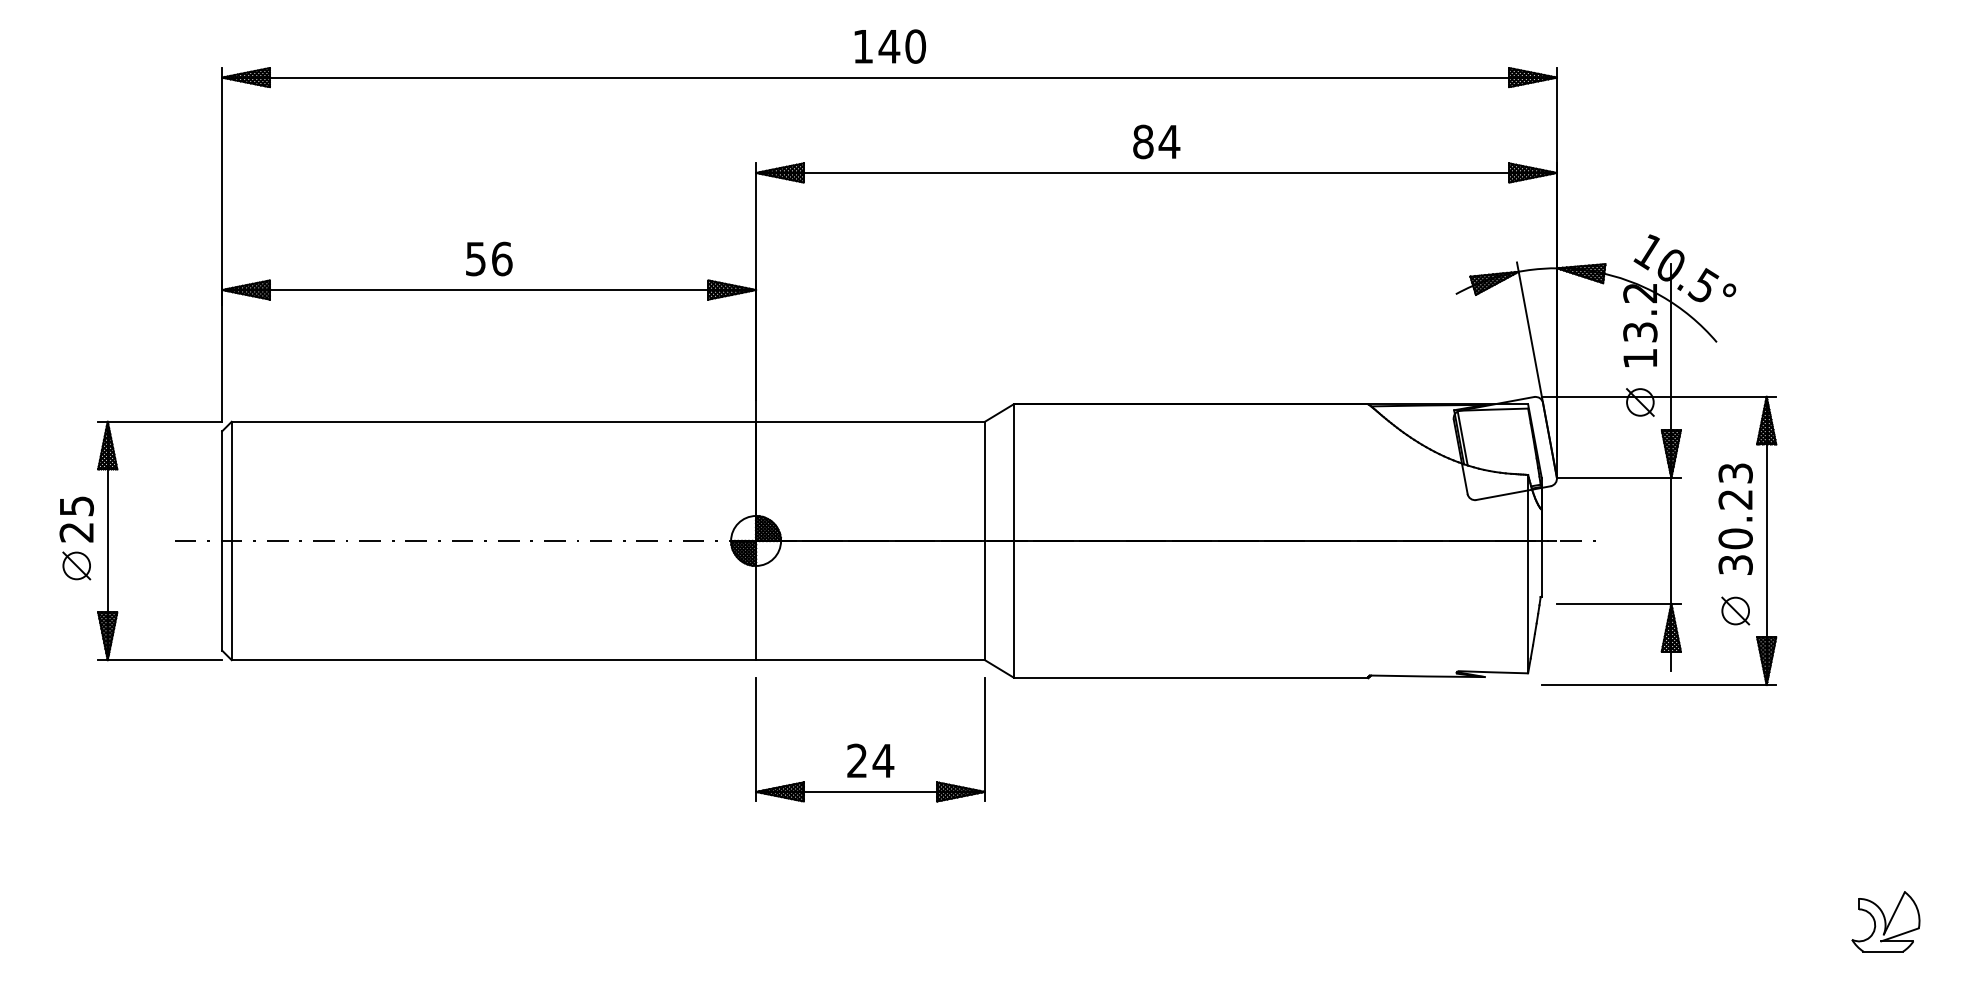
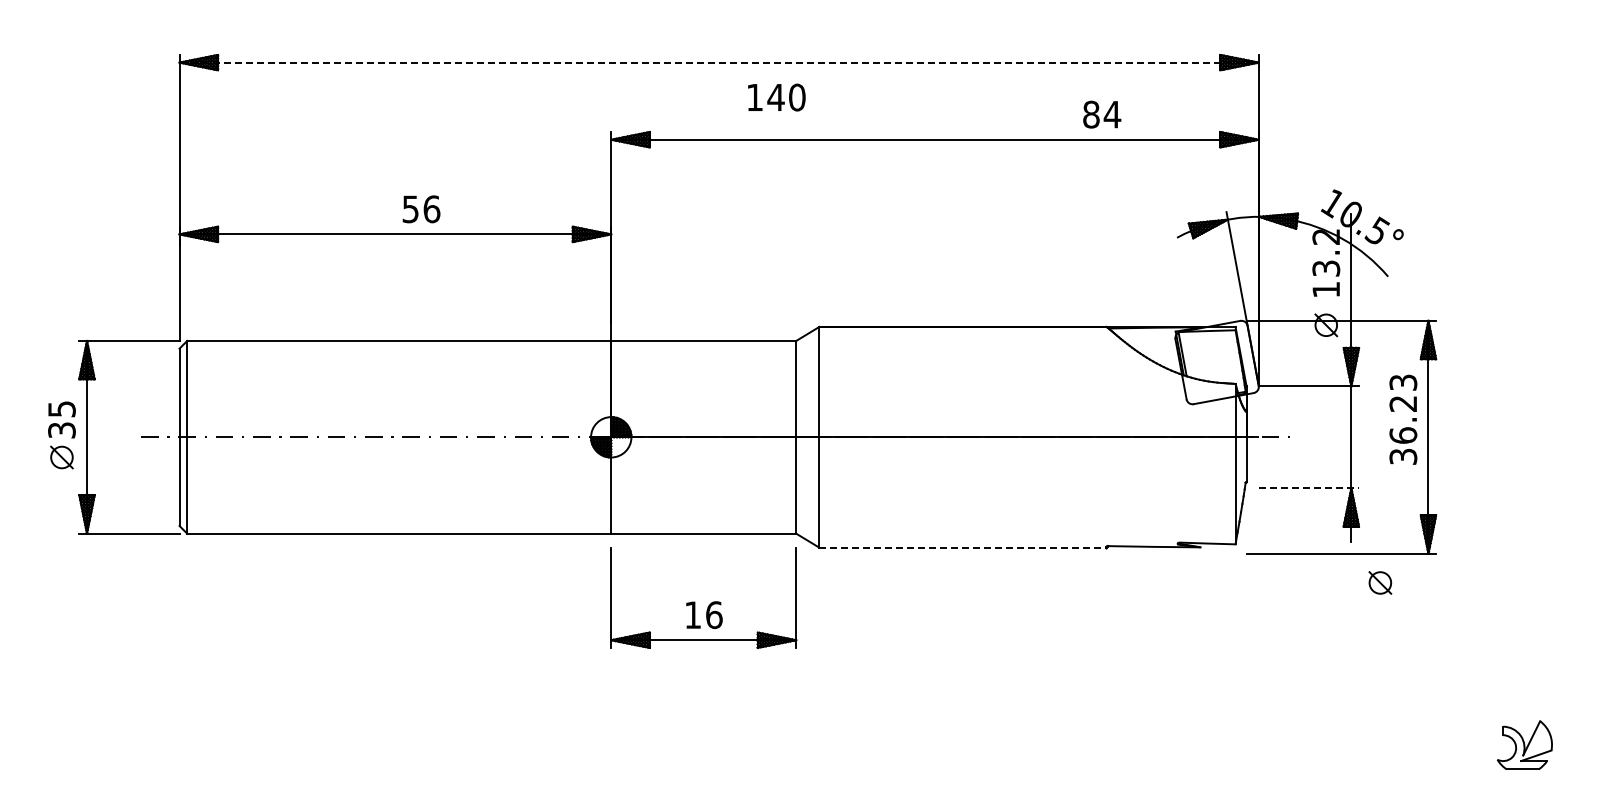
text: (889, 46) -> (776, 97), moved
line: (889, 77) -> (719, 62), solid -> dashed
text: (1157, 141) -> (1102, 114), moved
text: (489, 259) -> (421, 209), moved
text: (76, 532) -> (61, 430), 25 -> 35
text: (1735, 538) -> (1403, 435), 30.23 -> 36.23
line: (1619, 604) -> (1309, 488), solid -> dashed
part: (1735, 610) -> (1380, 582), moved
line: (1190, 677) -> (962, 547), solid -> dashed
text: (871, 761) -> (704, 615), 24 -> 16

